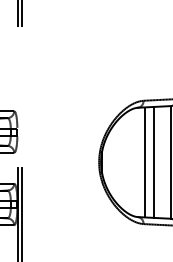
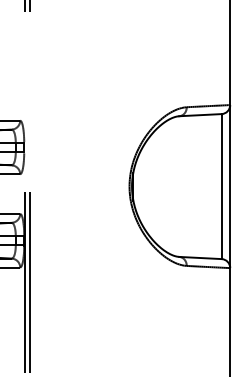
line: (144, 162) -> (188, 186), removed
line: (154, 162) -> (200, 186), removed

